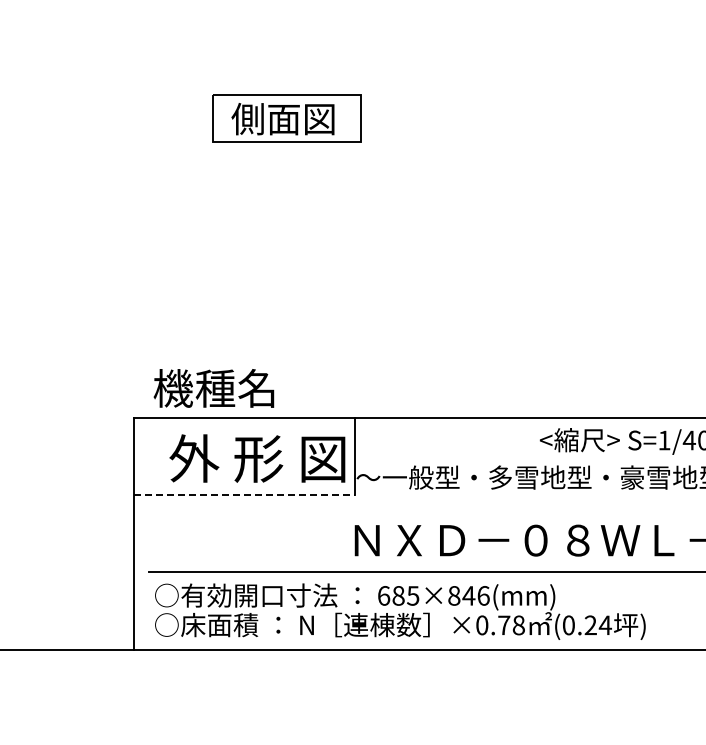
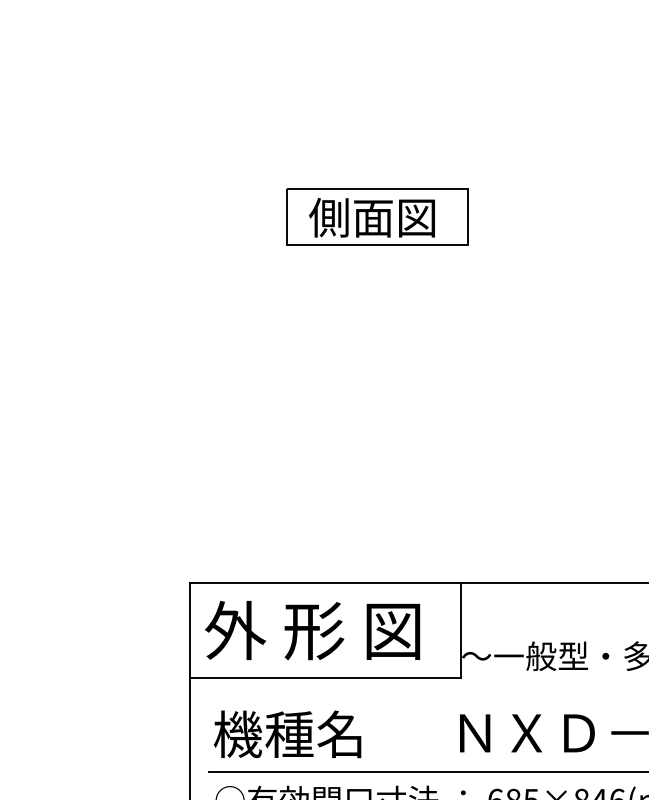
text: (213, 388) -> (287, 734), moved
text: (257, 458) -> (312, 630), moved
line: (244, 495) -> (325, 678), dashed -> solid

